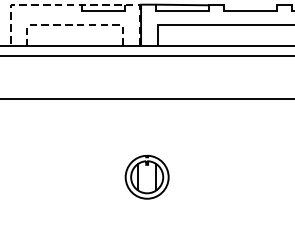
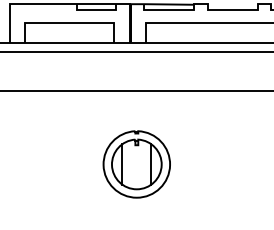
line: (74, 5) -> (69, 4), dashed -> solid
line: (74, 25) -> (69, 23), dashed -> solid
part: (146, 177) -> (136, 164), size x1.67

